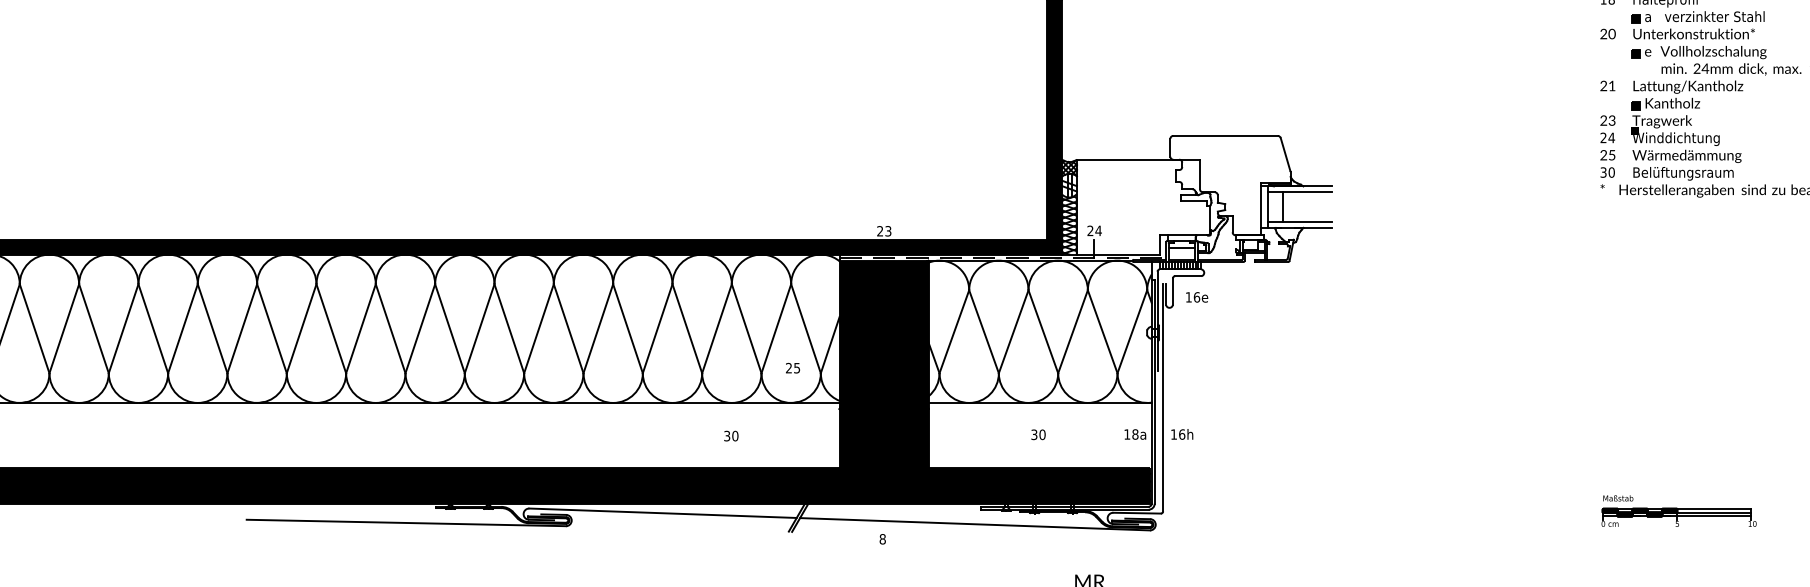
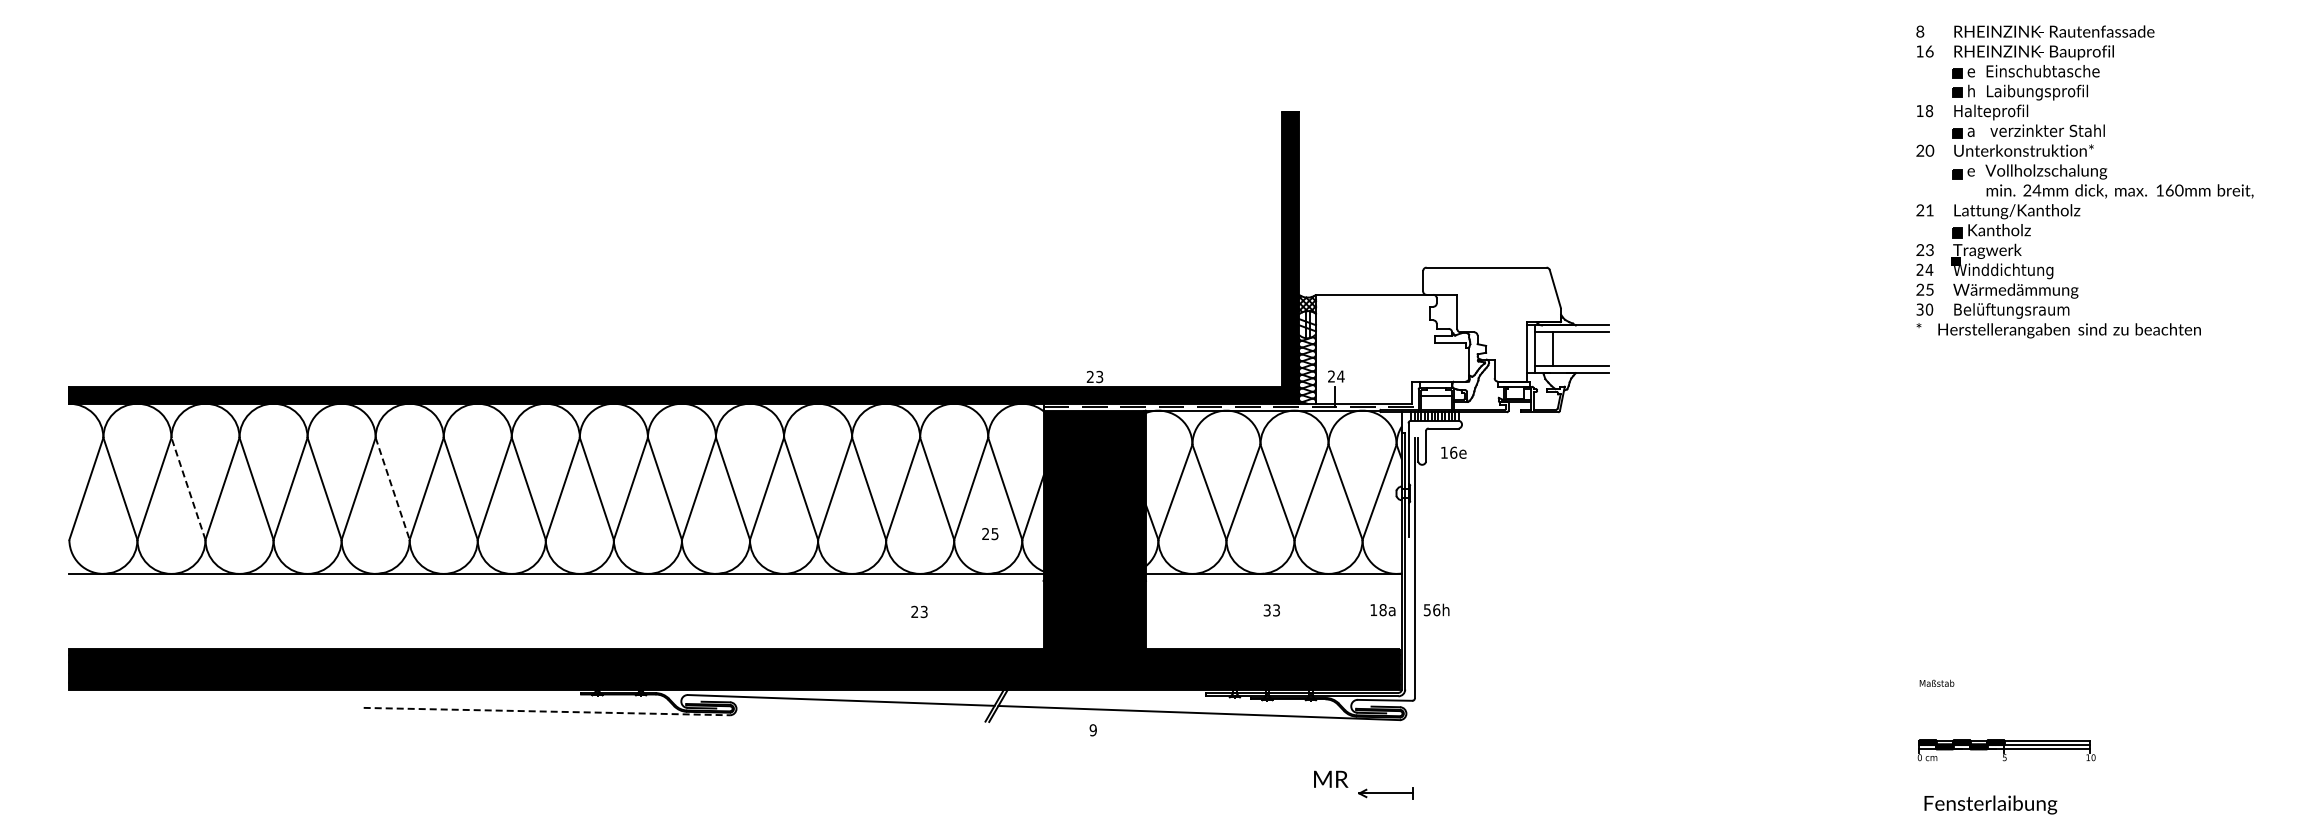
line: (93, 328) -> (188, 488), solid -> dashed
line: (271, 328) -> (392, 488), solid -> dashed
text: (1042, 434) -> (1276, 610), 30 -> 33
text: (1173, 434) -> (1426, 610), 16h -> 56h
text: (731, 436) -> (919, 612), 30 -> 23
part: (1678, 517) -> (2006, 750), moved
line: (406, 522) -> (547, 711), solid -> dashed
text: (882, 539) -> (1092, 730), 8 -> 9

